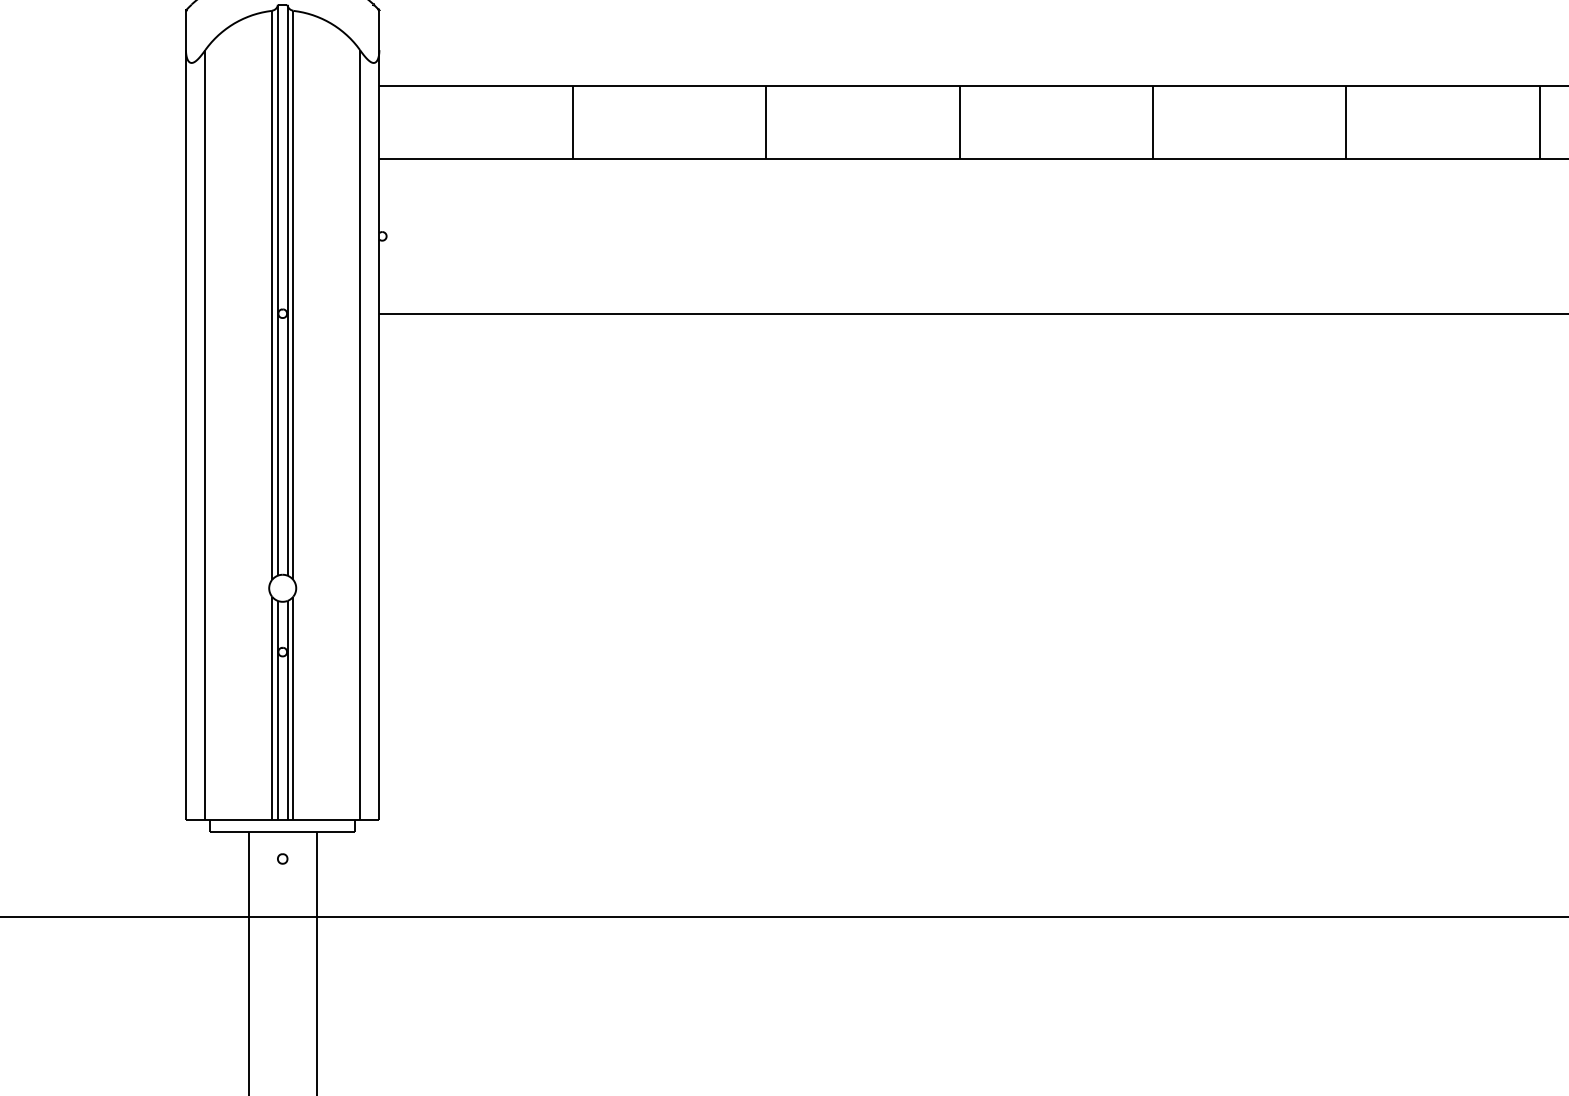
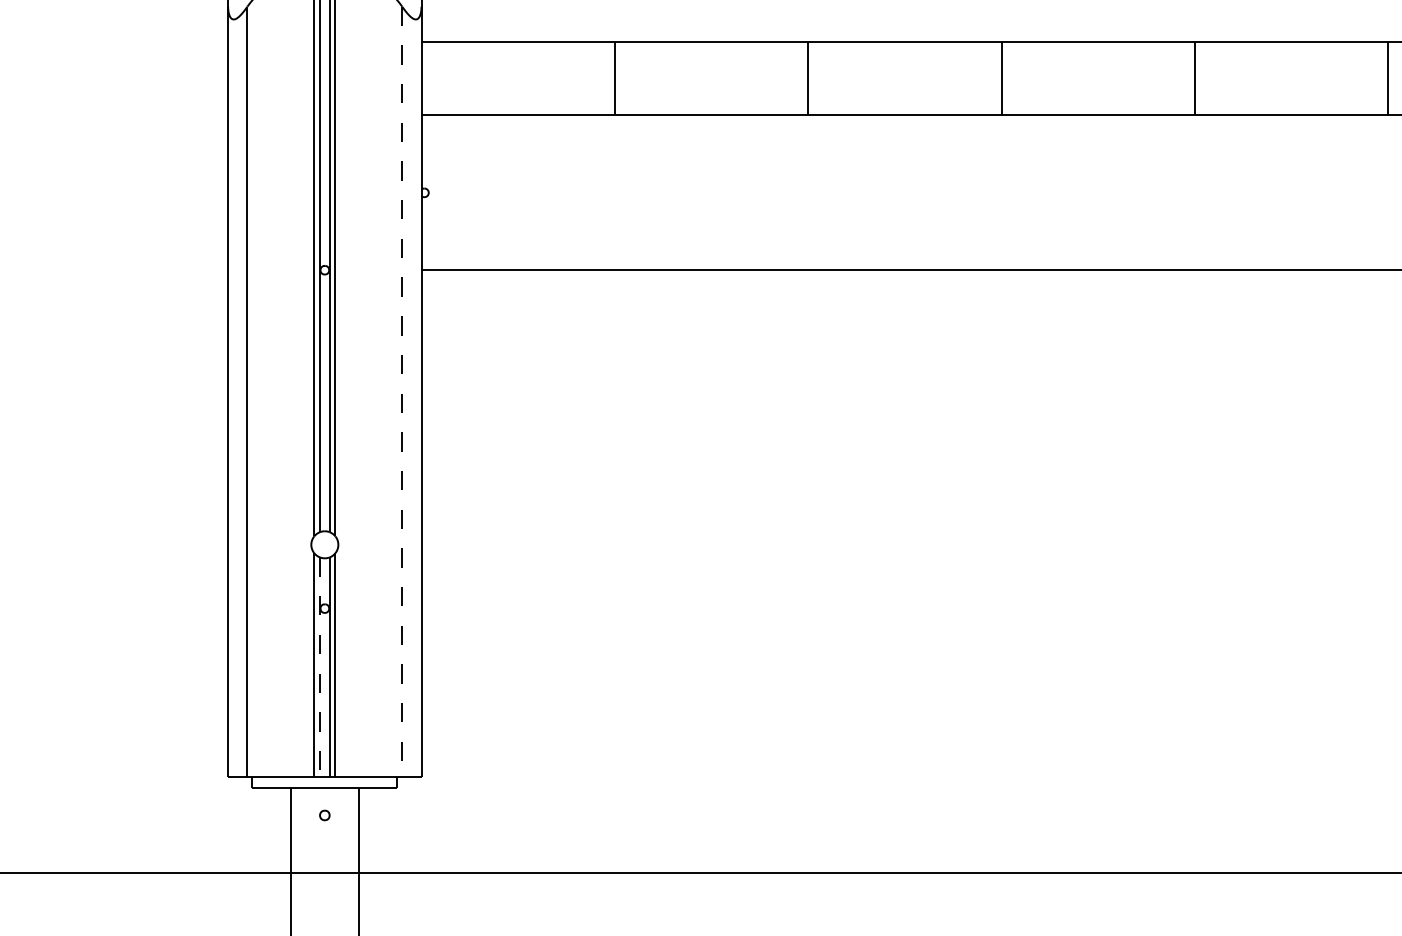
line: (360, 435) -> (402, 392), solid -> dashed
line: (277, 710) -> (319, 667), solid -> dashed

